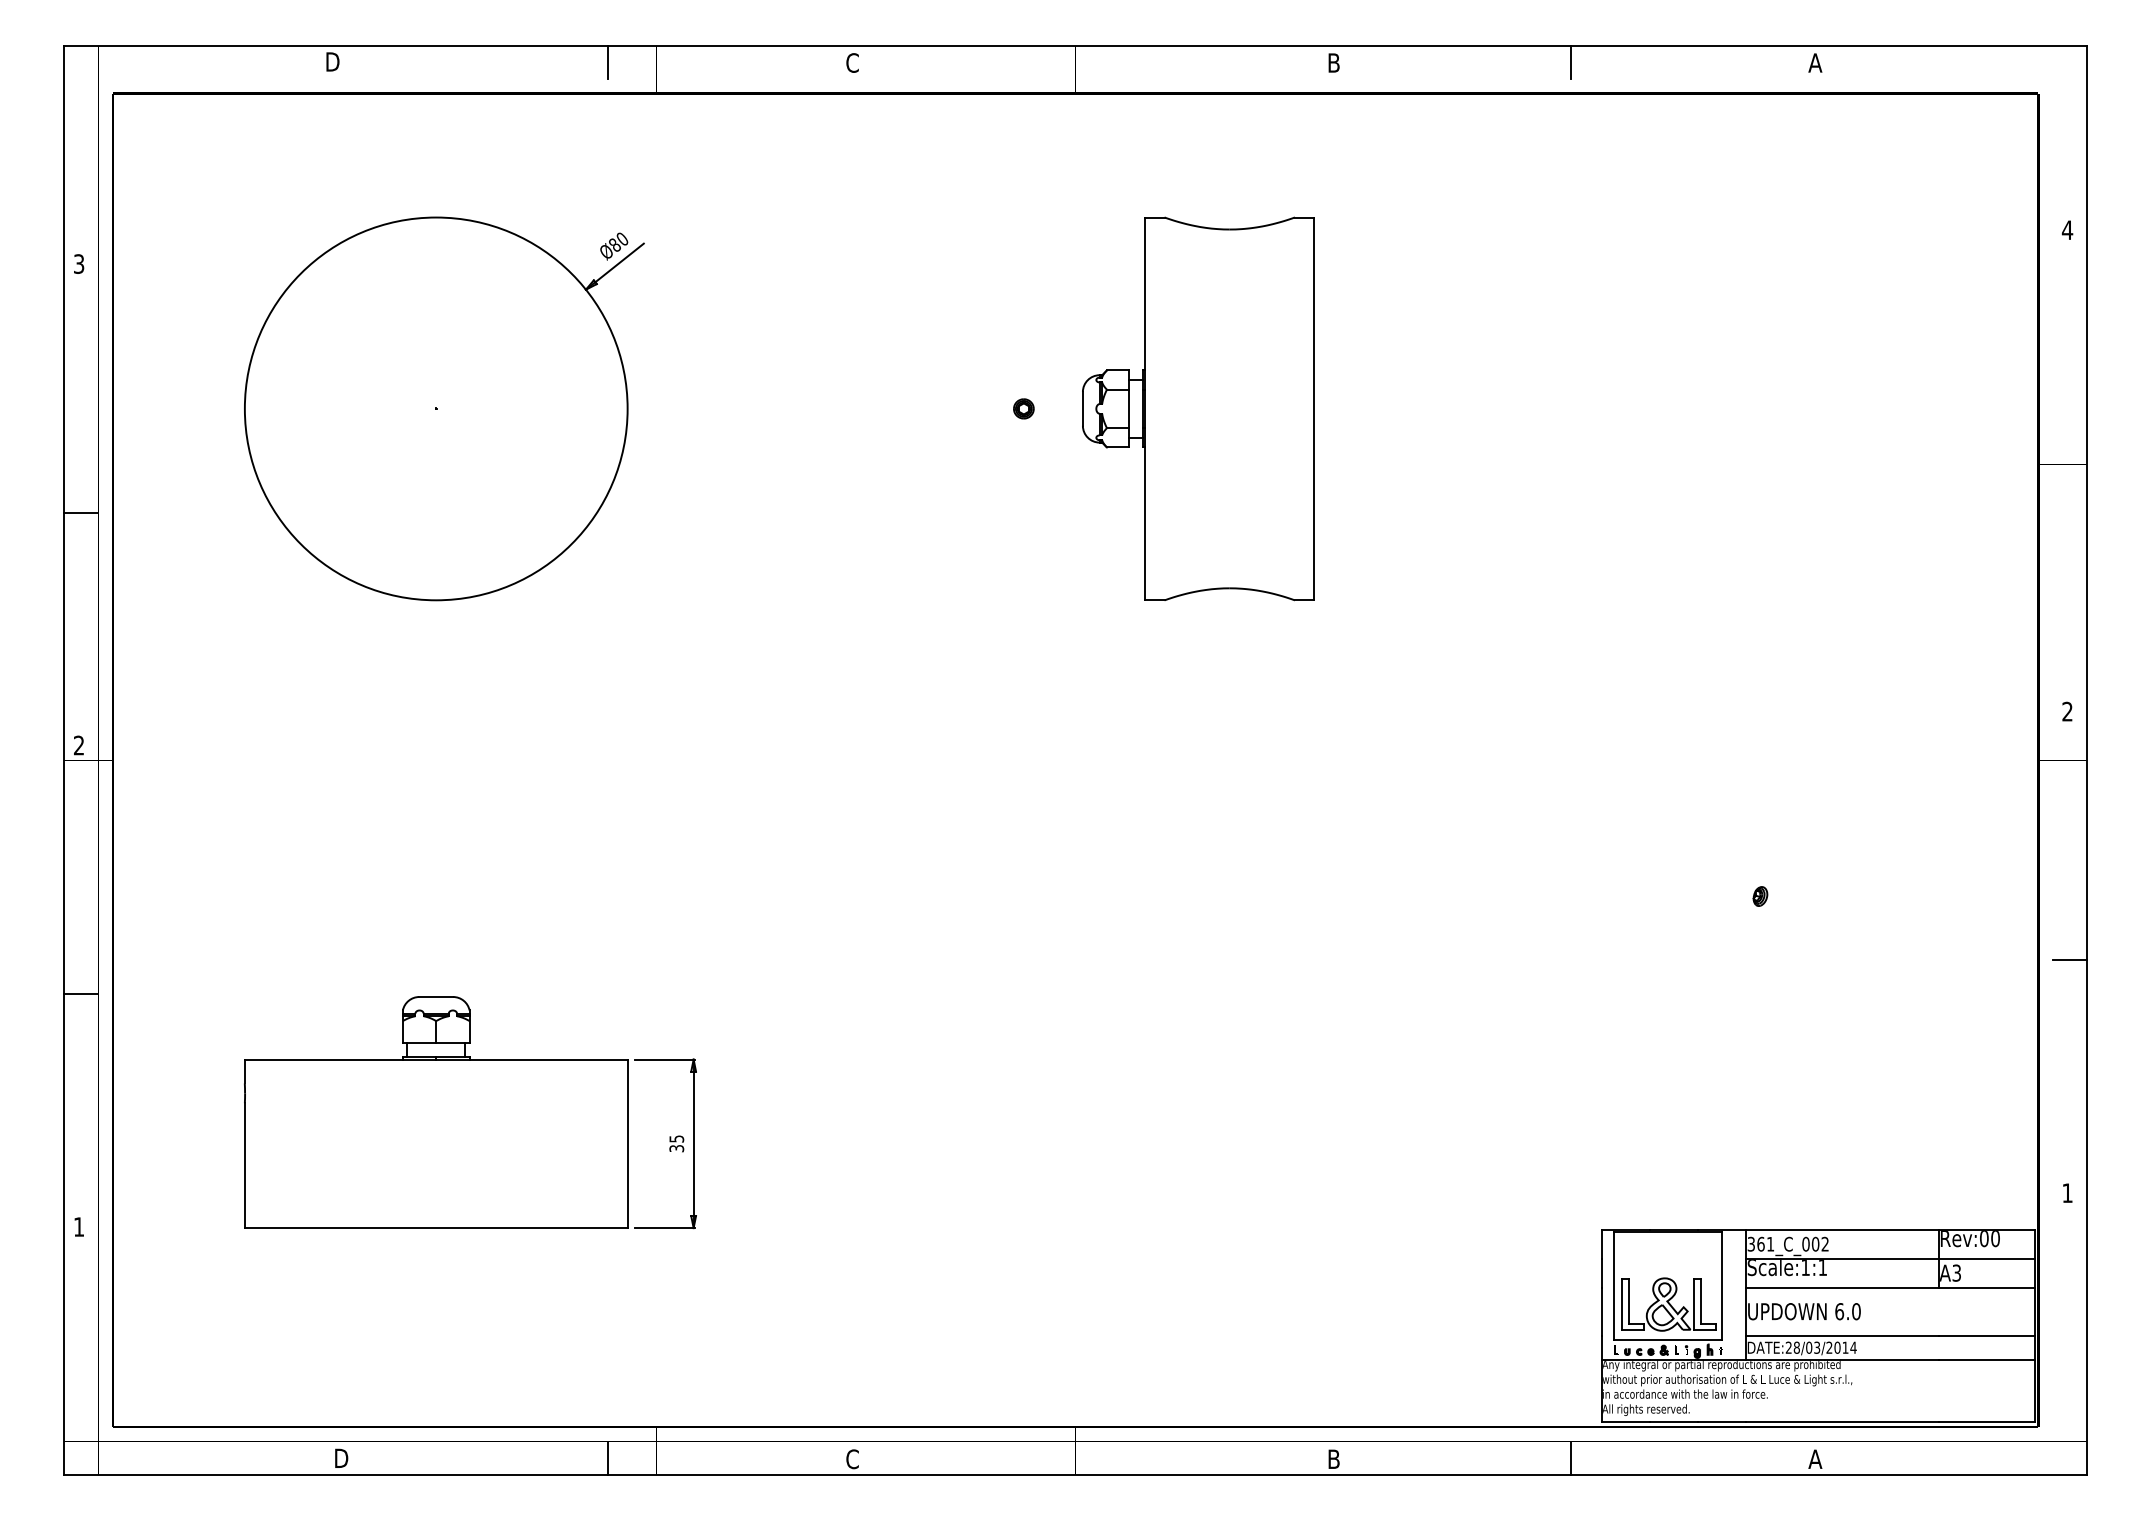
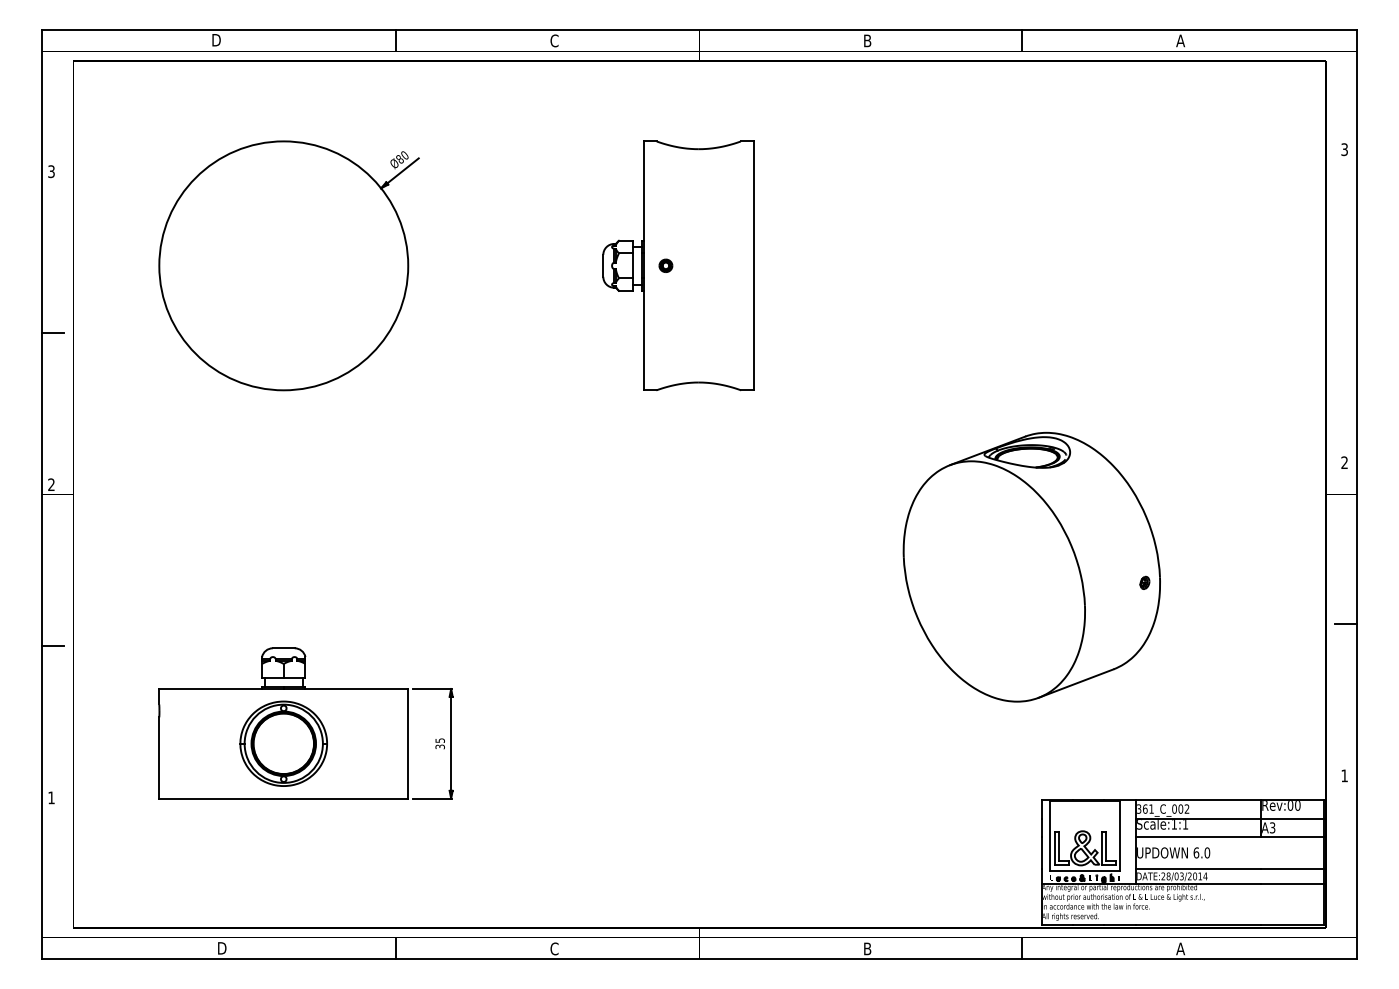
text: (2067, 229) -> (1344, 149), 4 -> 3
part: (1198, 408) -> (678, 265), moved
part: (1586, 871) -> (1031, 566), added
part: (435, 1143) -> (283, 743), added

